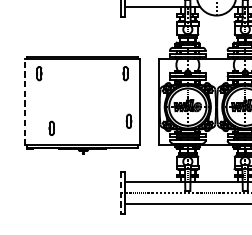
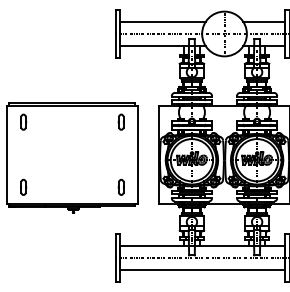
line: (25, 102) -> (7, 154), dashed -> solid
part: (128, 120) -> (120, 186), moved
part: (51, 127) -> (23, 186), moved
line: (120, 192) -> (115, 257), dashed -> solid

